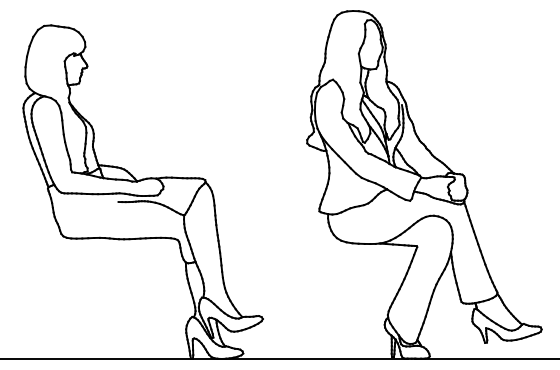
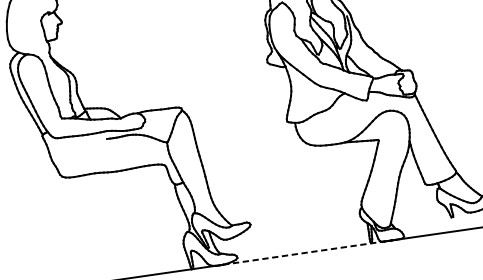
line: (316, 358) -> (303, 252), solid -> dashed

